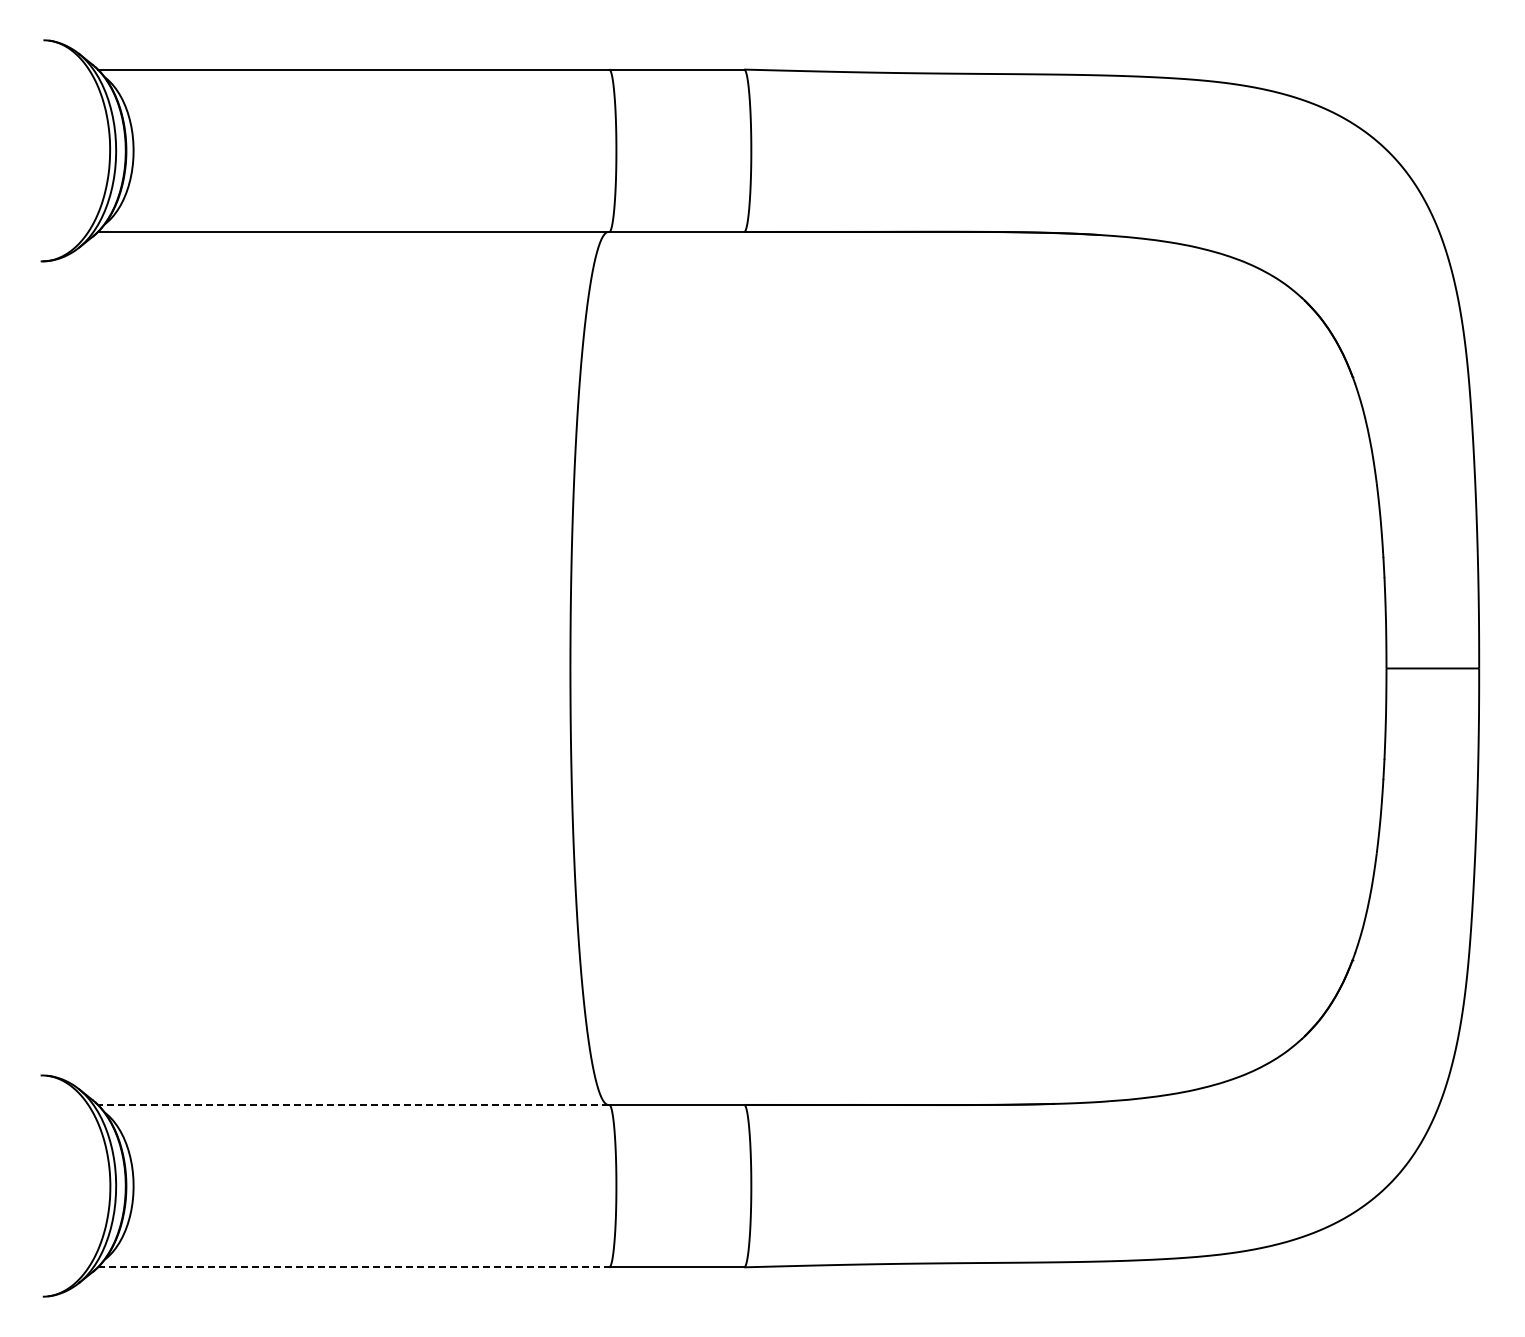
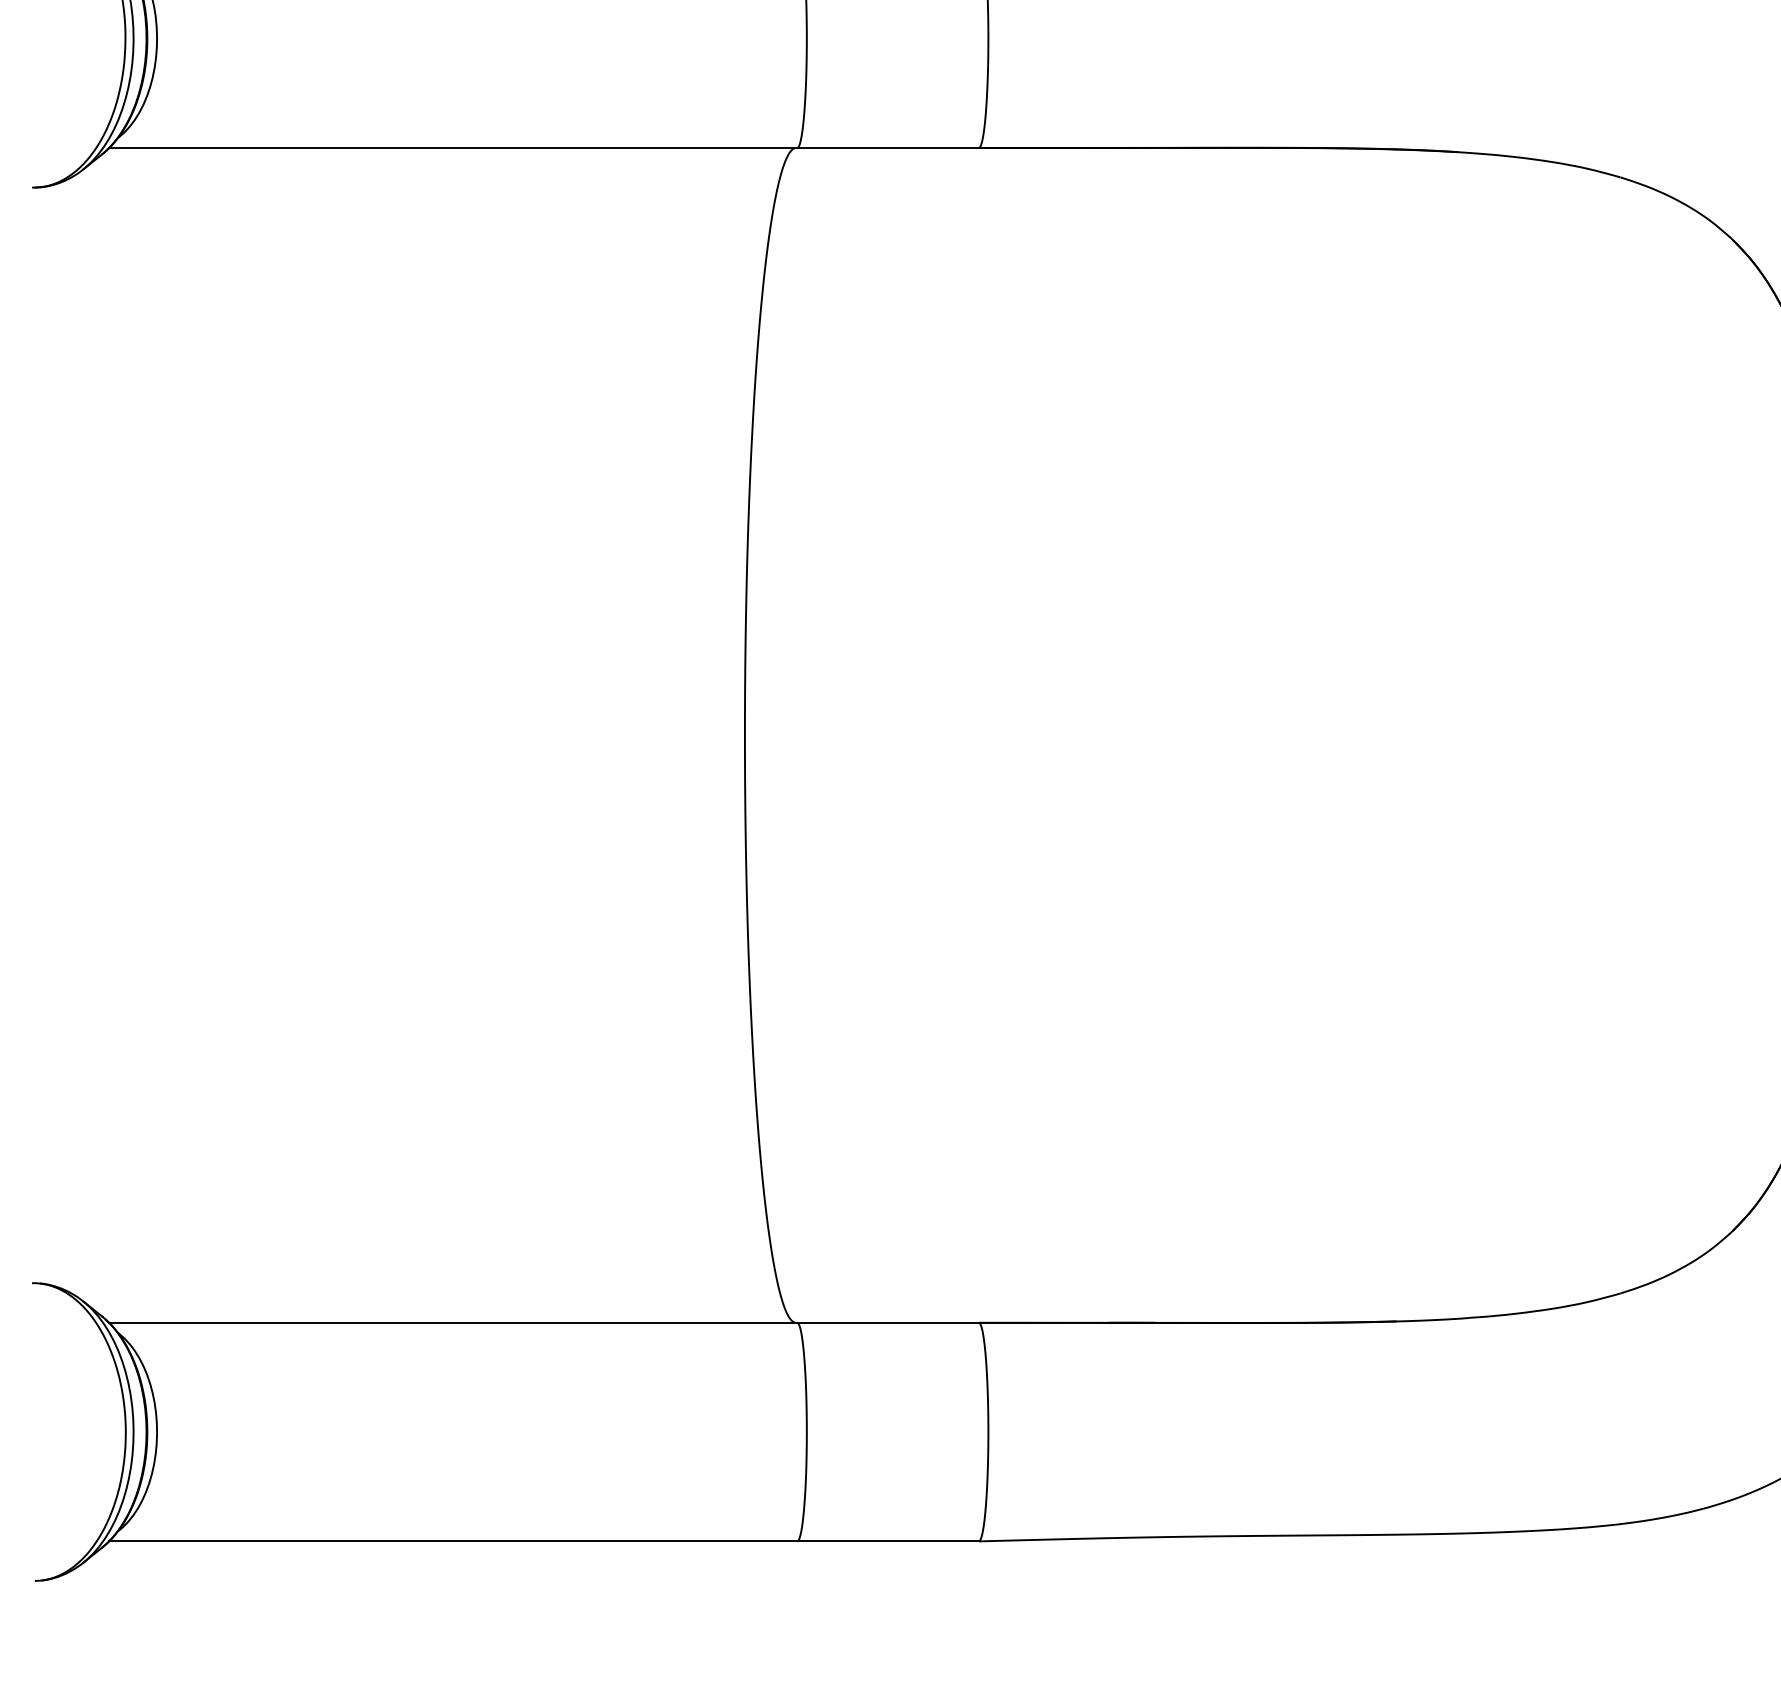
line: (353, 1104) -> (452, 1322), dashed -> solid
line: (353, 1267) -> (452, 1541), dashed -> solid

